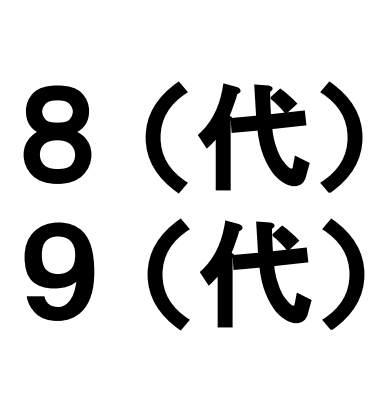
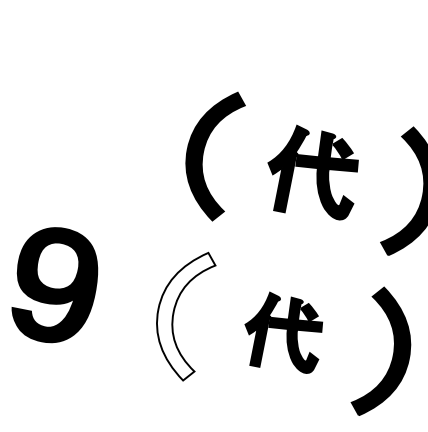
part: (57, 134) -> (84, 125), removed
part: (253, 136) -> (312, 172), size x0.7
part: (255, 273) -> (283, 332), size x0.6
fill: (168, 274) -> (181, 313), removed

